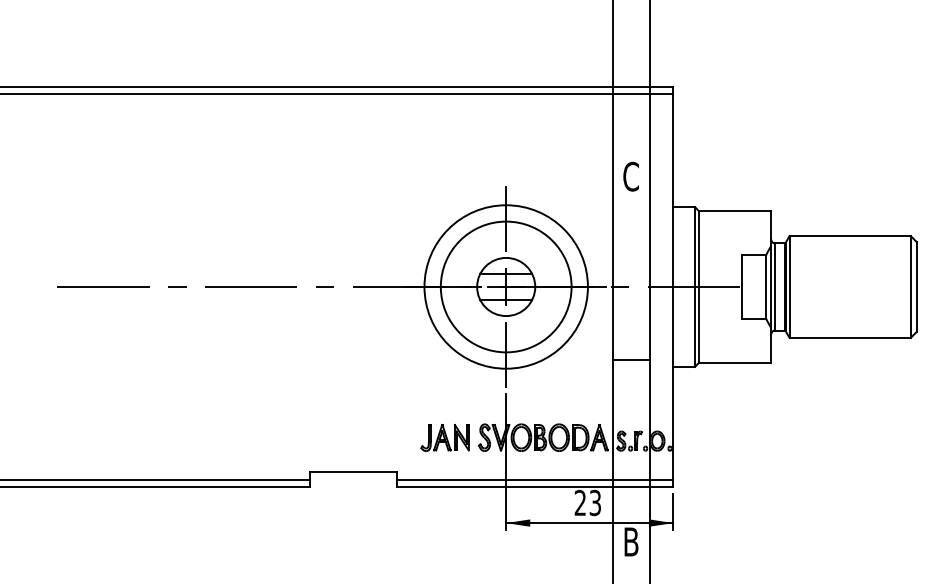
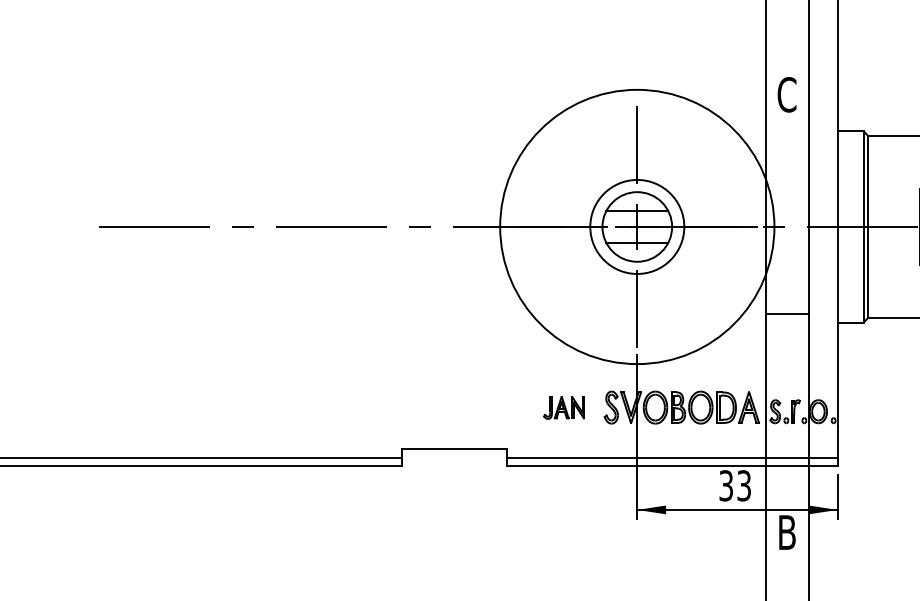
circle: (505, 286) -> (636, 226), size x0.6
circle: (505, 286) -> (636, 226), size x1.4
part: (444, 437) -> (563, 407), size x0.7
text: (580, 503) -> (726, 486), 23 -> 33

